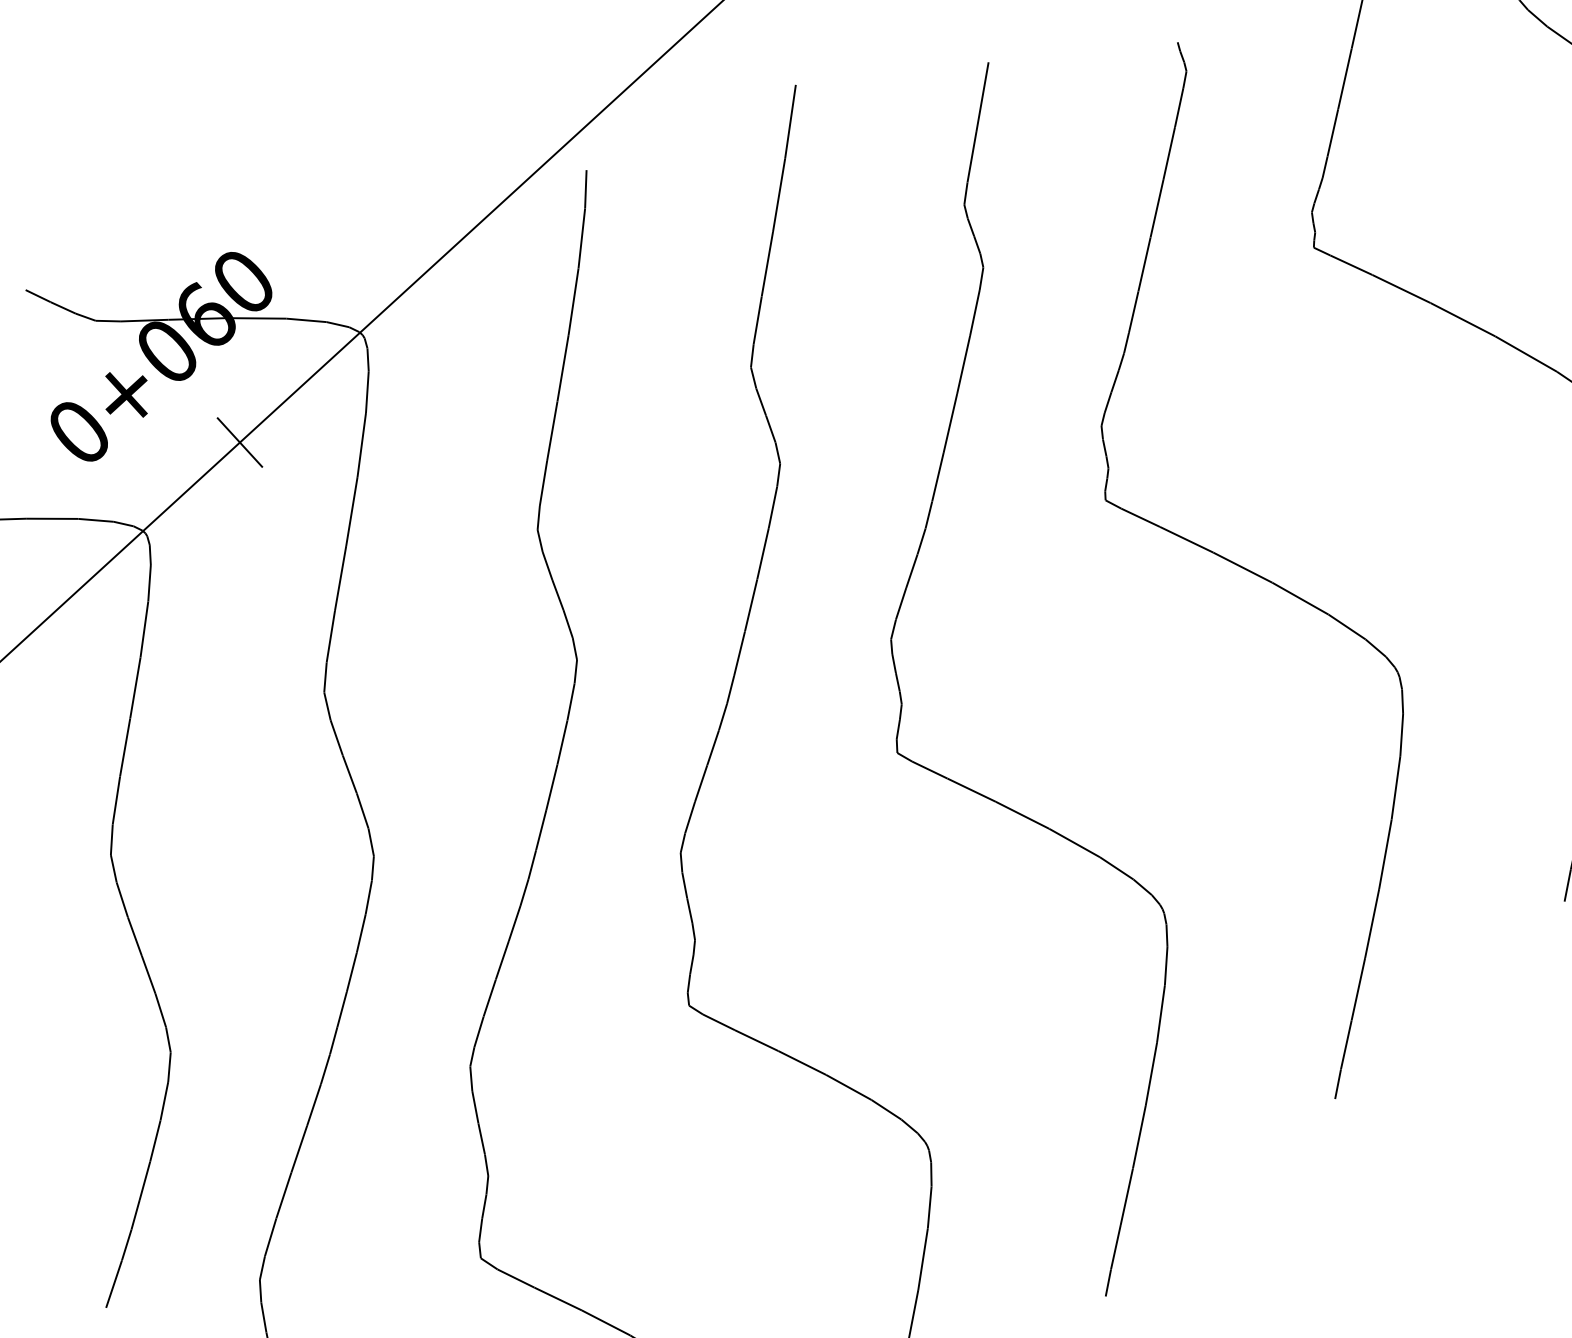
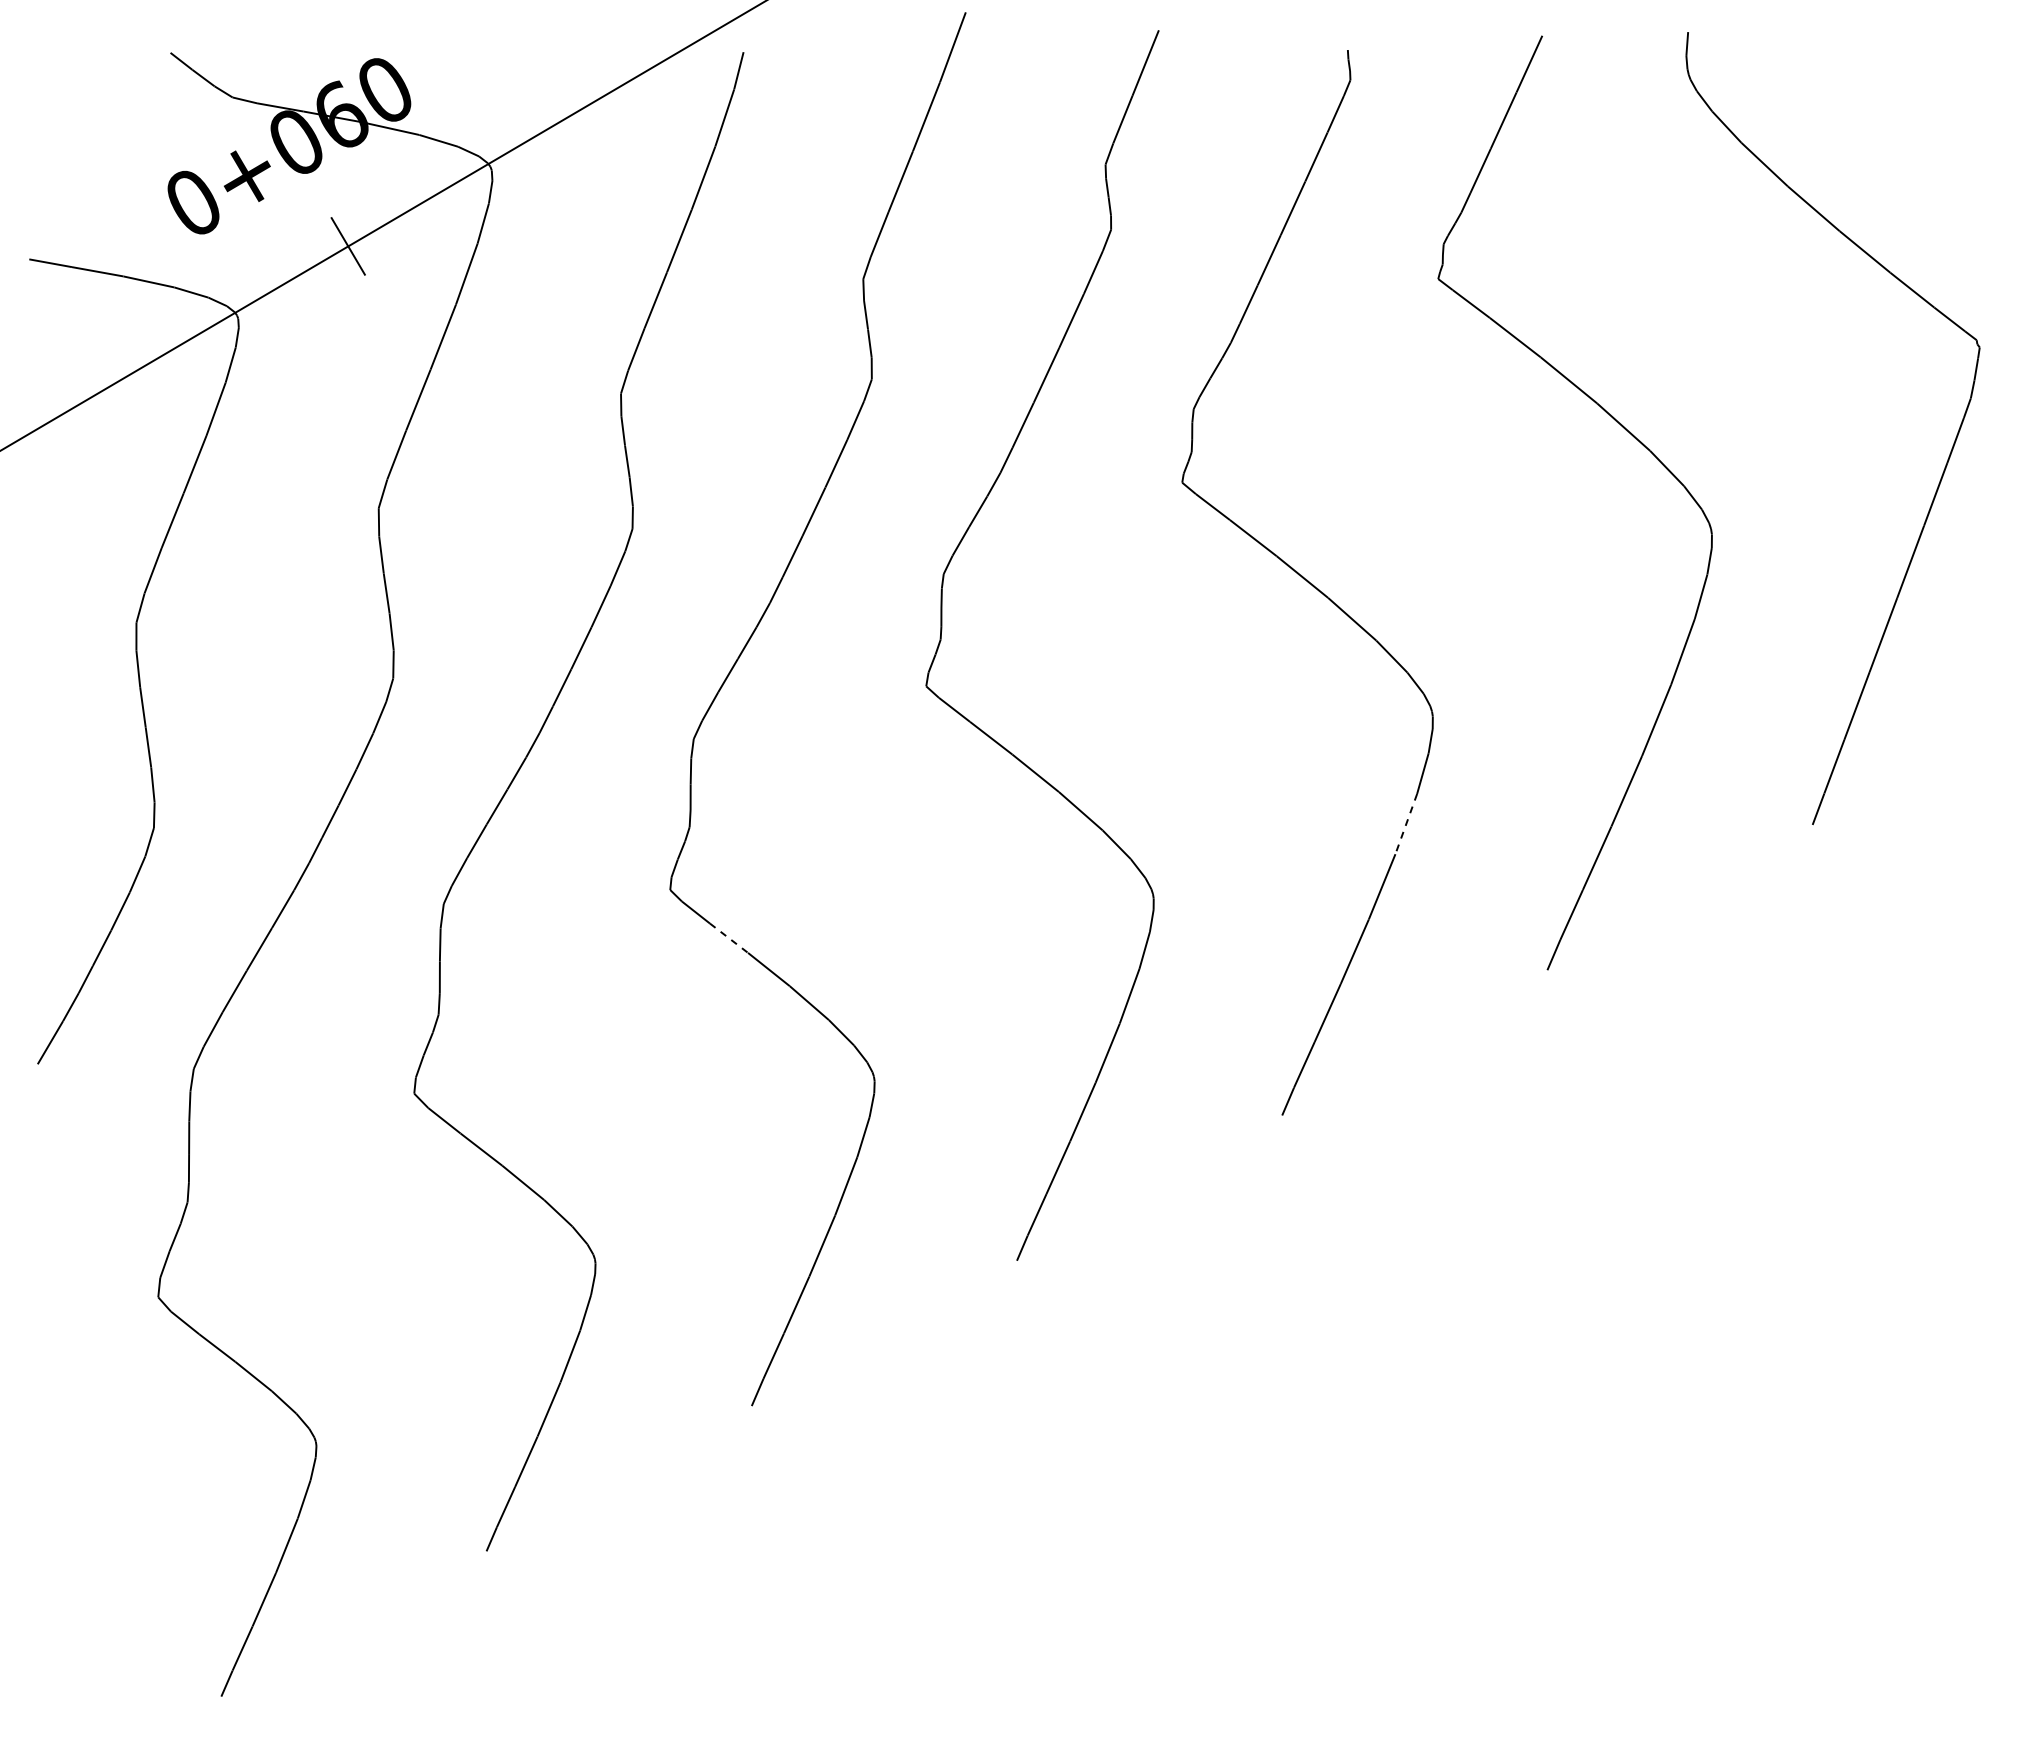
line: (1396, 788) -> (1406, 824), solid -> dashed
line: (757, 1040) -> (729, 938), solid -> dashed

